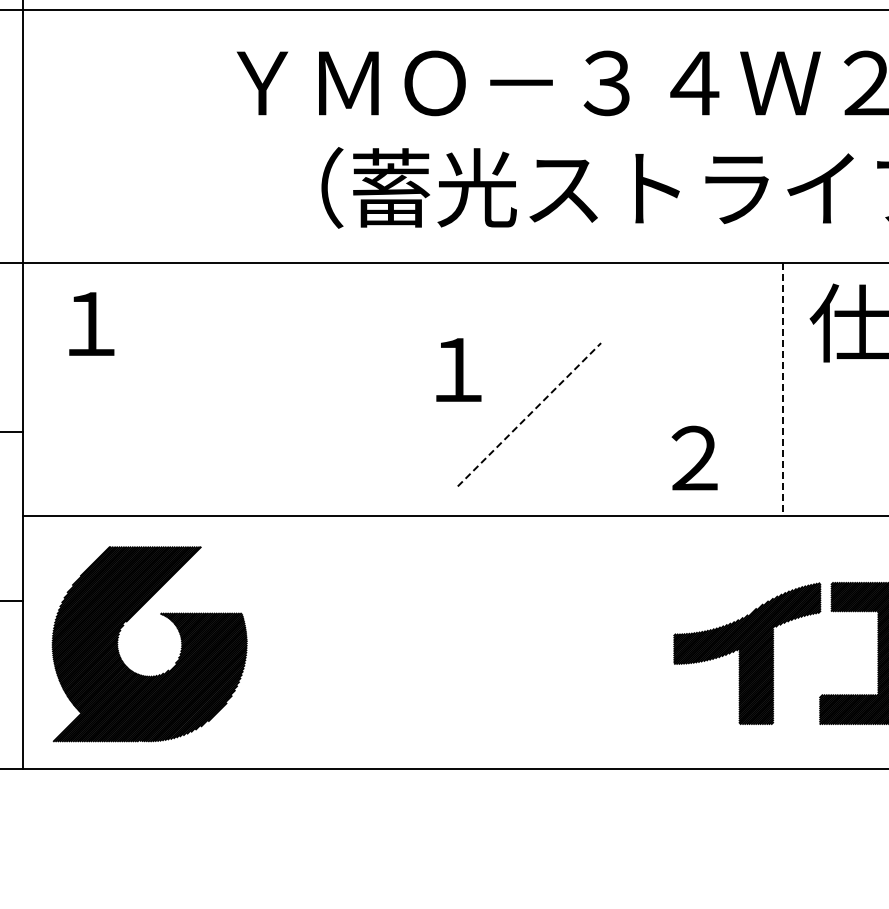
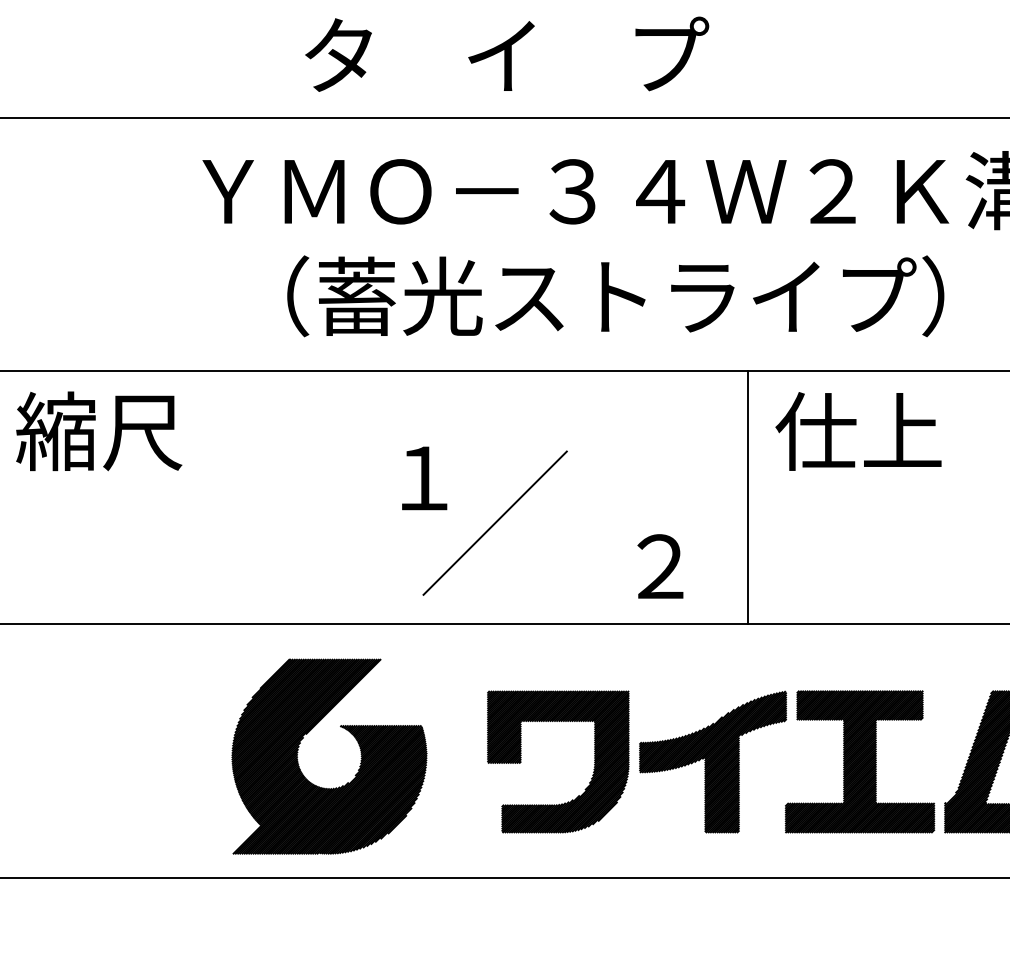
text: (133, 323) -> (99, 431), １ -> 縮尺
line: (782, 389) -> (748, 497), dashed -> solid
line: (529, 414) -> (495, 522), dashed -> solid
part: (162, 616) -> (342, 728), moved
part: (627, 661) -> (593, 769), added

